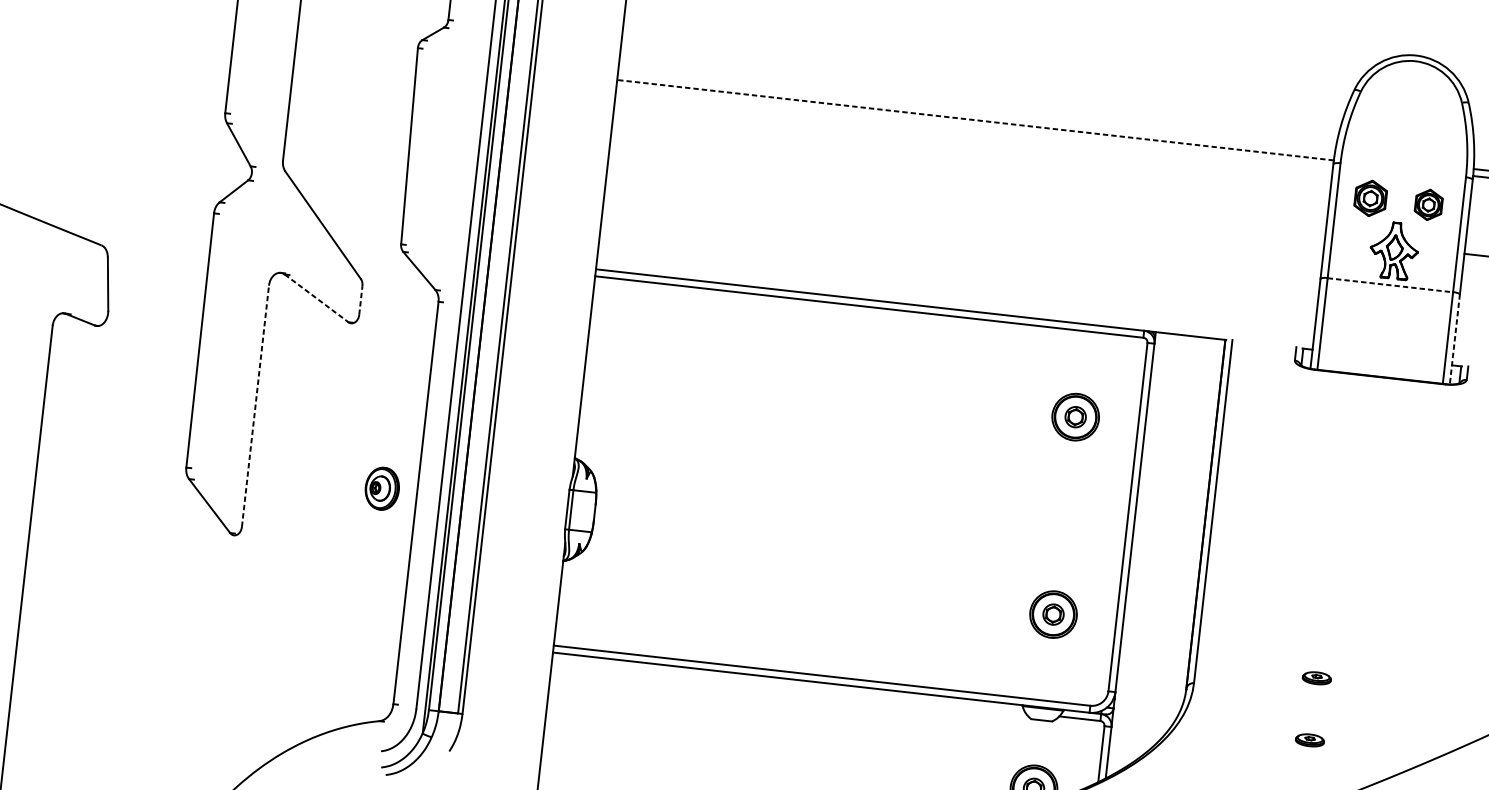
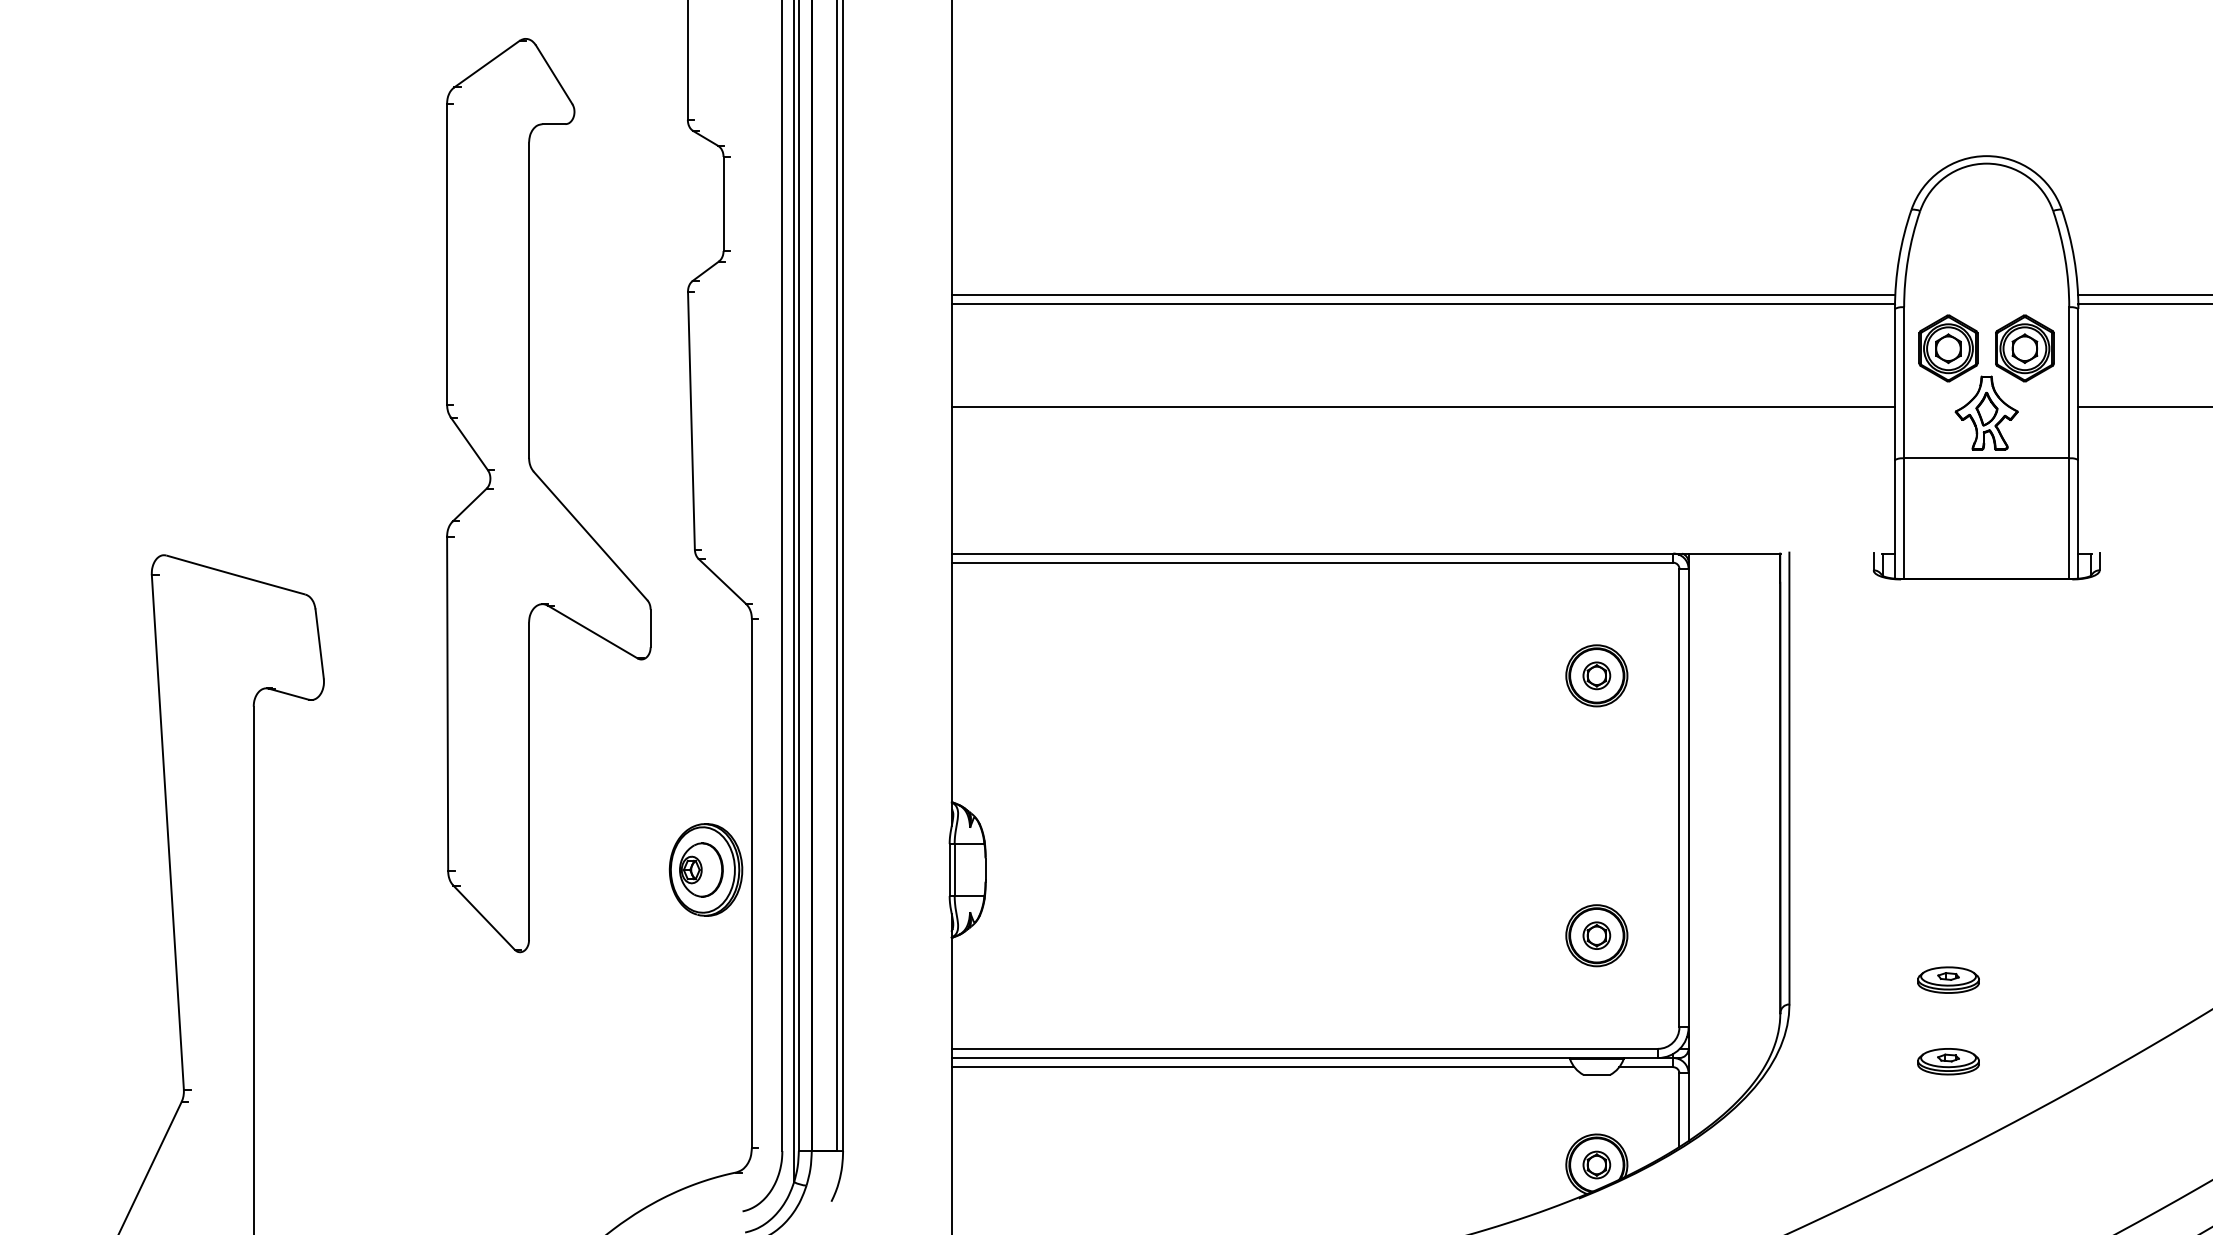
line: (976, 113) -> (1423, 295), added
line: (975, 120) -> (1423, 304), dashed -> solid
line: (966, 197) -> (1422, 406), added
part: (1370, 198) -> (1948, 348), size x1.43
part: (1428, 204) -> (2024, 348), size x1.67
line: (1390, 285) -> (1986, 458), dashed -> solid
line: (317, 298) -> (593, 632), dashed -> solid
line: (360, 300) -> (650, 628), dashed -> solid
line: (1454, 339) -> (2078, 519), dashed -> solid
line: (255, 406) -> (529, 781), dashed -> solid
part: (381, 488) -> (705, 869), size x1.67
part: (1316, 677) -> (1948, 979), size x1.67
line: (788, 686) -> (1262, 1067), added
part: (1309, 740) -> (1948, 1061), size x1.67

